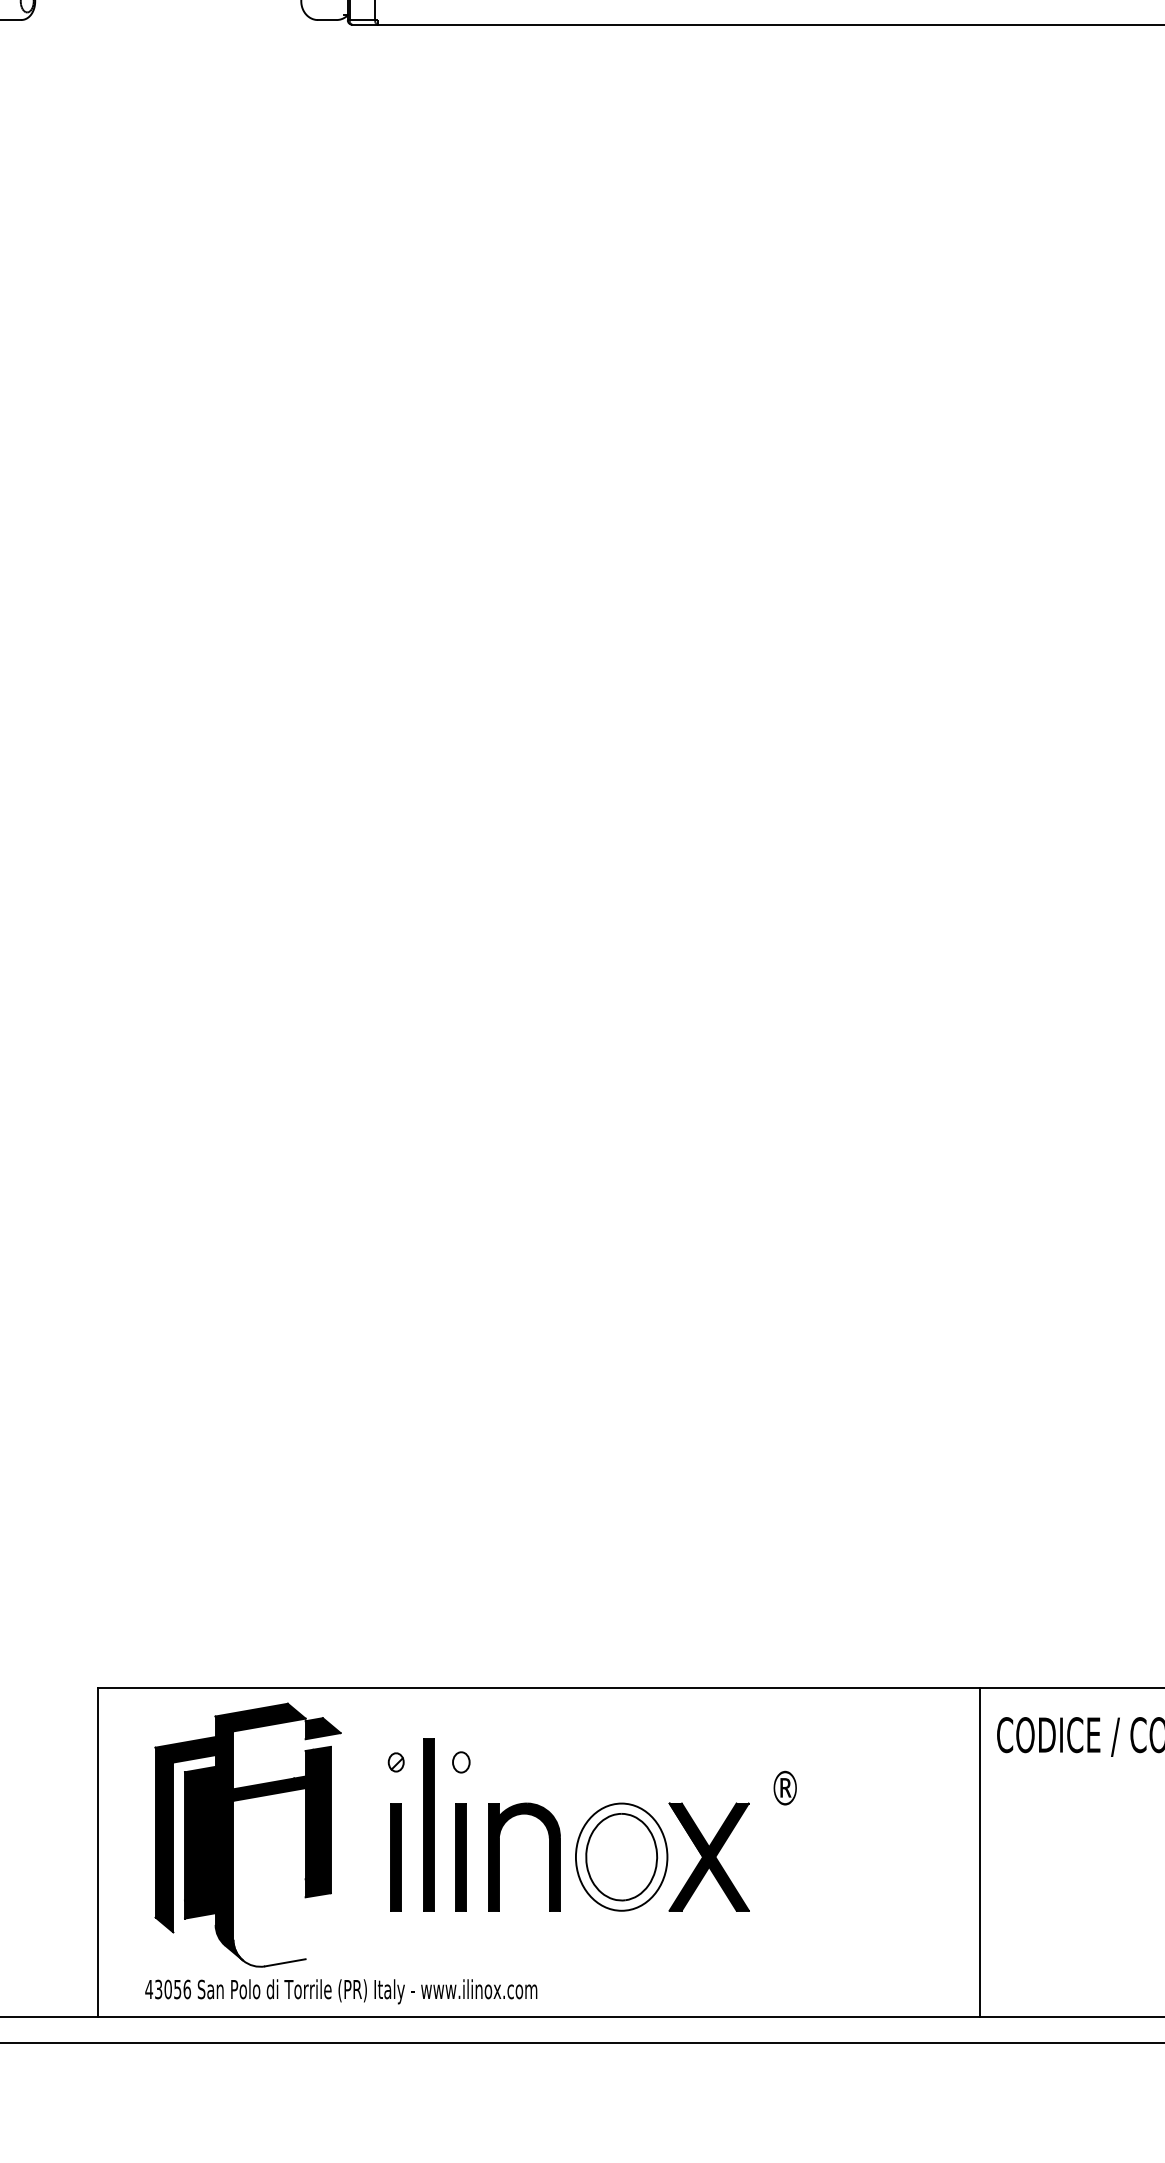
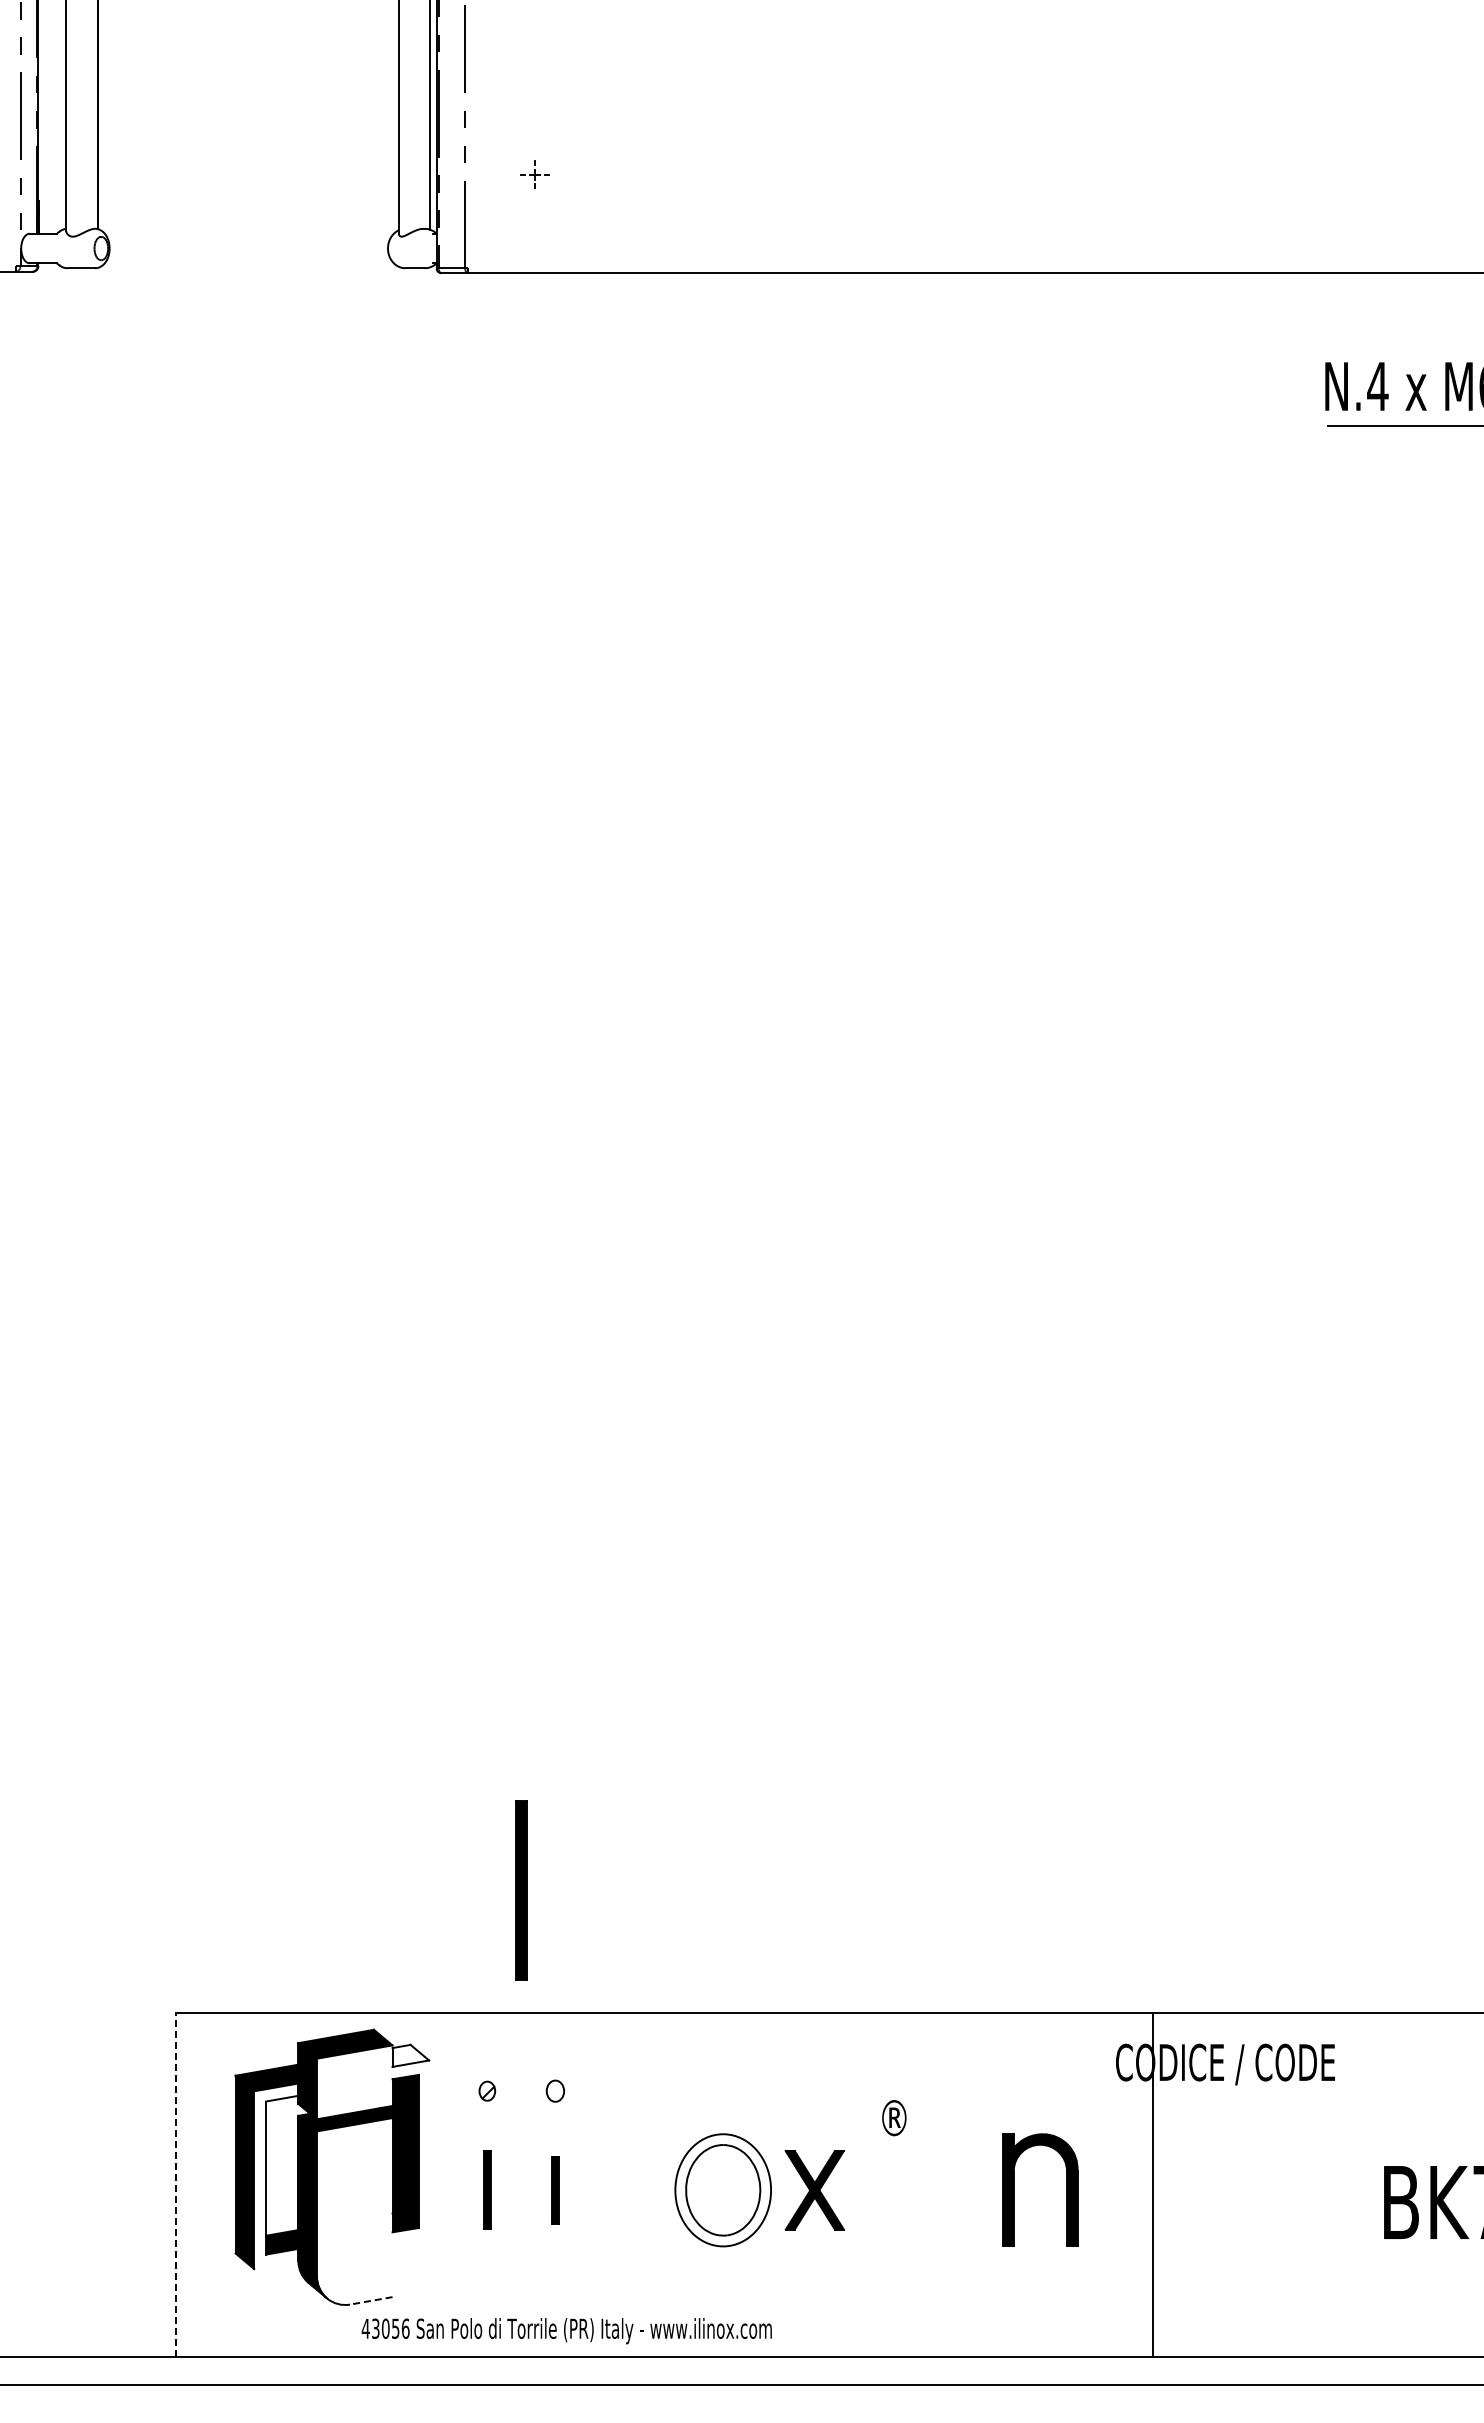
fill: (322, 1728) -> (410, 2055), removed
part: (428, 1824) -> (521, 1890), moved
fill: (206, 1833) -> (288, 2165), removed
line: (98, 1852) -> (175, 2185), solid -> dashed
line: (979, 1852) -> (1152, 2185), moved
part: (396, 1856) -> (487, 2189), size x0.7
part: (461, 1856) -> (555, 2189), size x0.6
part: (499, 1856) -> (1014, 2189), moved
part: (708, 1857) -> (814, 2190), size x0.7
line: (285, 1962) -> (371, 2300), solid -> dashed
text: (340, 1992) -> (566, 2331), moved

